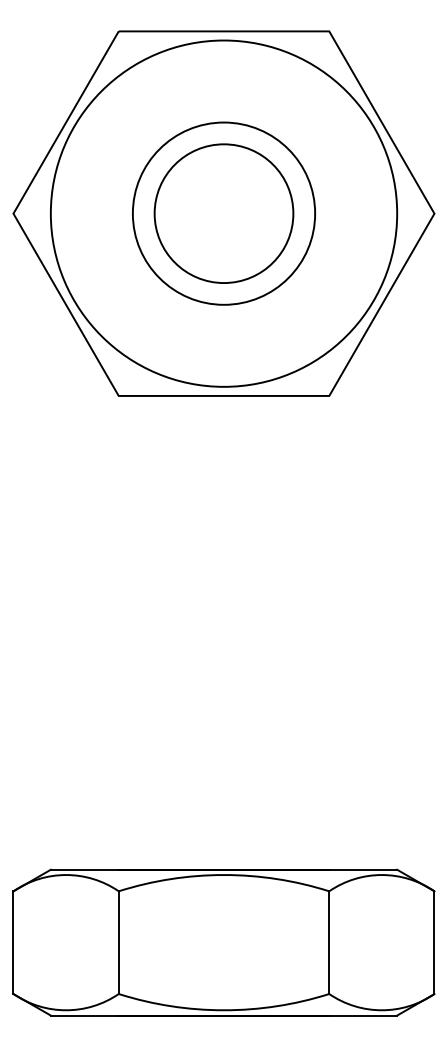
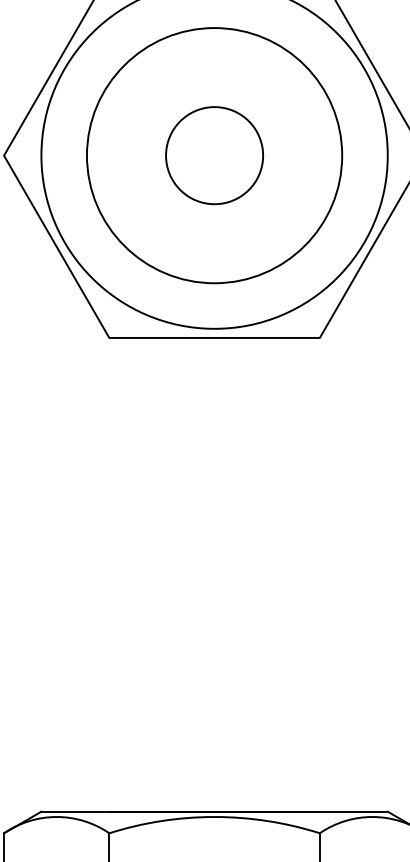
circle: (223, 213) -> (214, 155), size x0.7
circle: (223, 213) -> (214, 155), size x1.4

